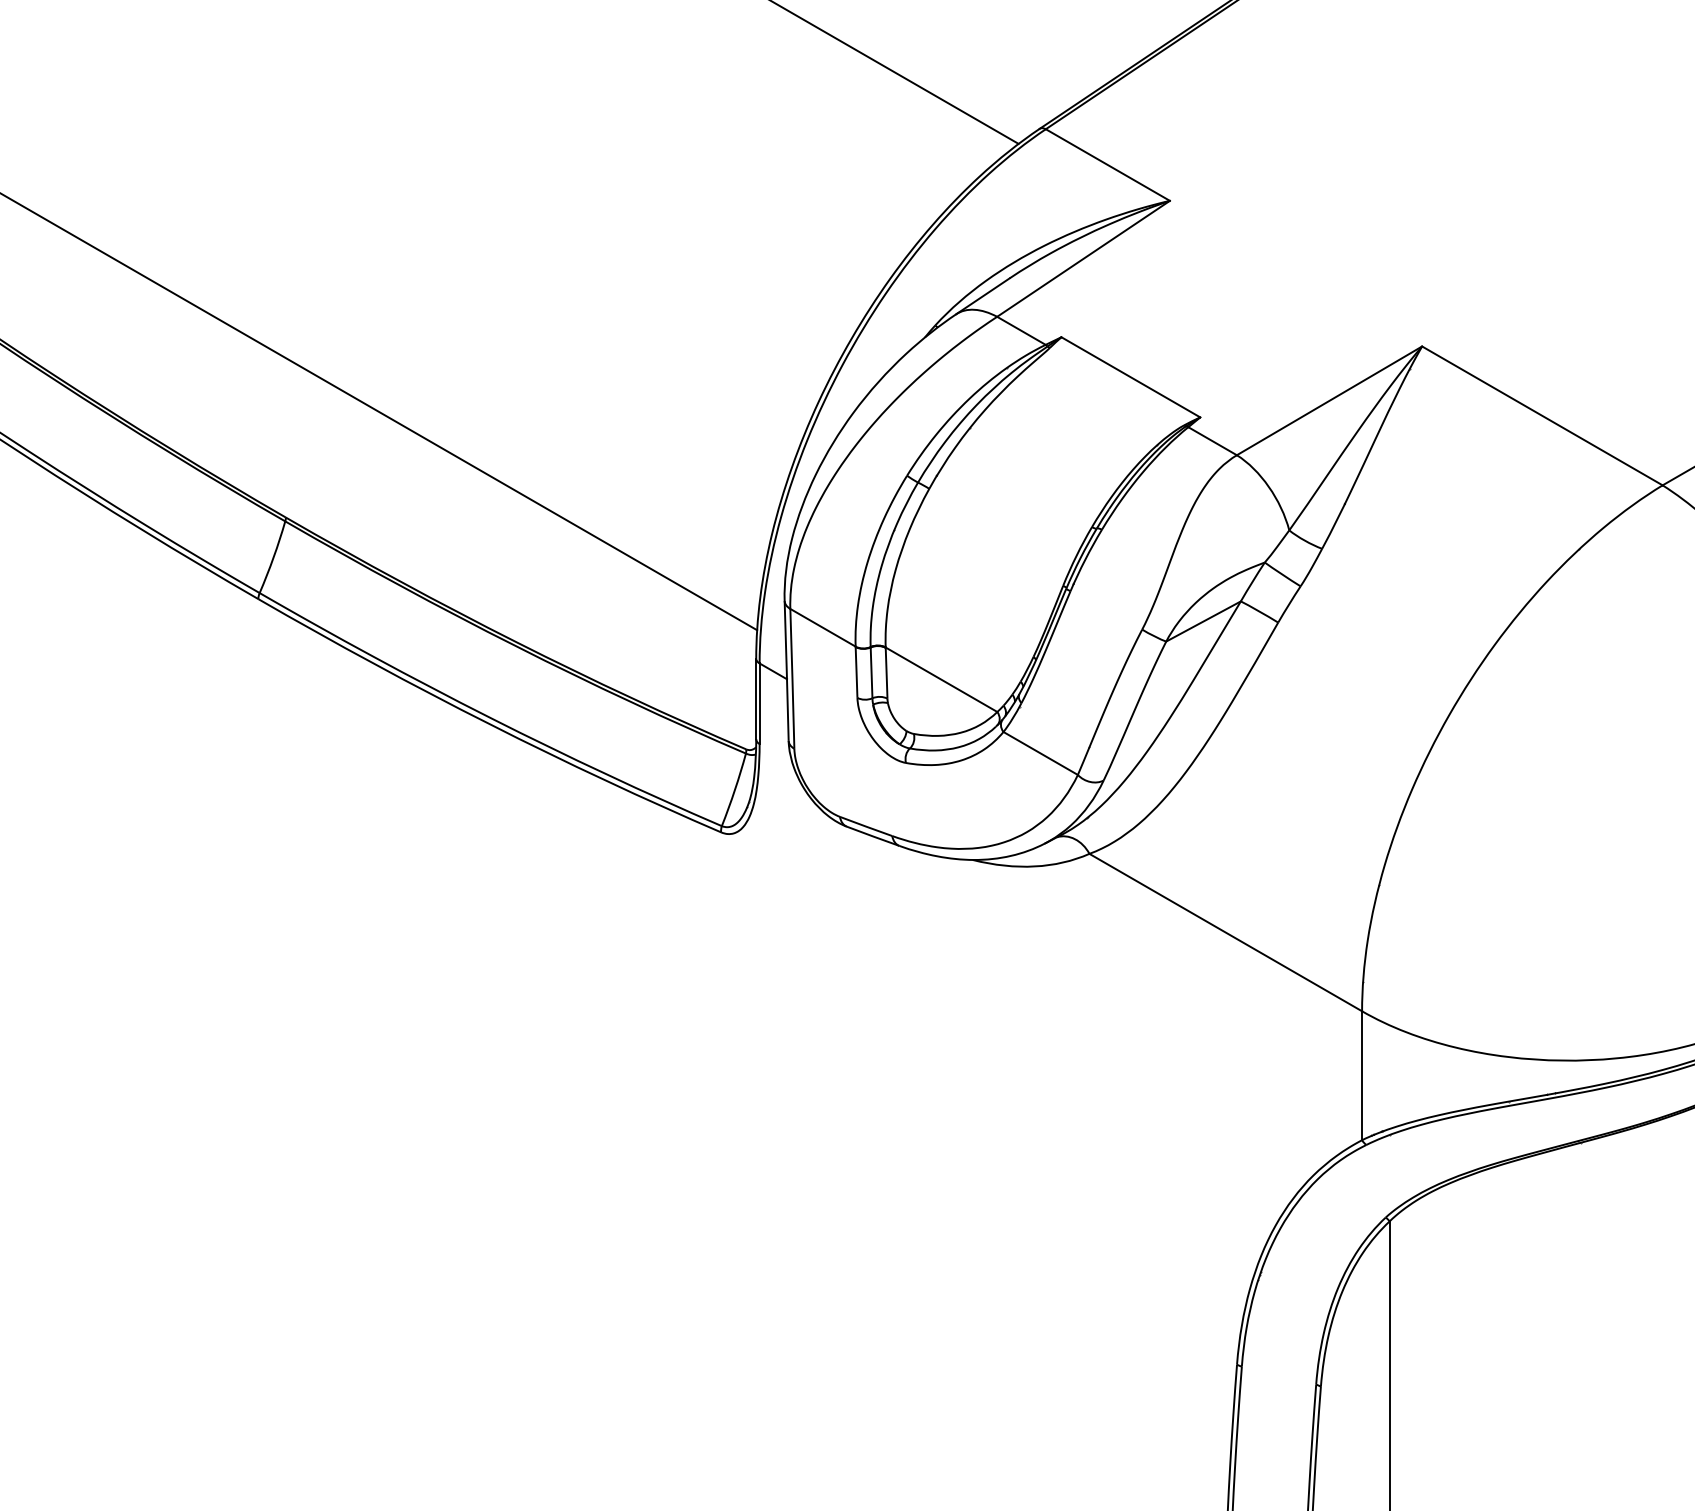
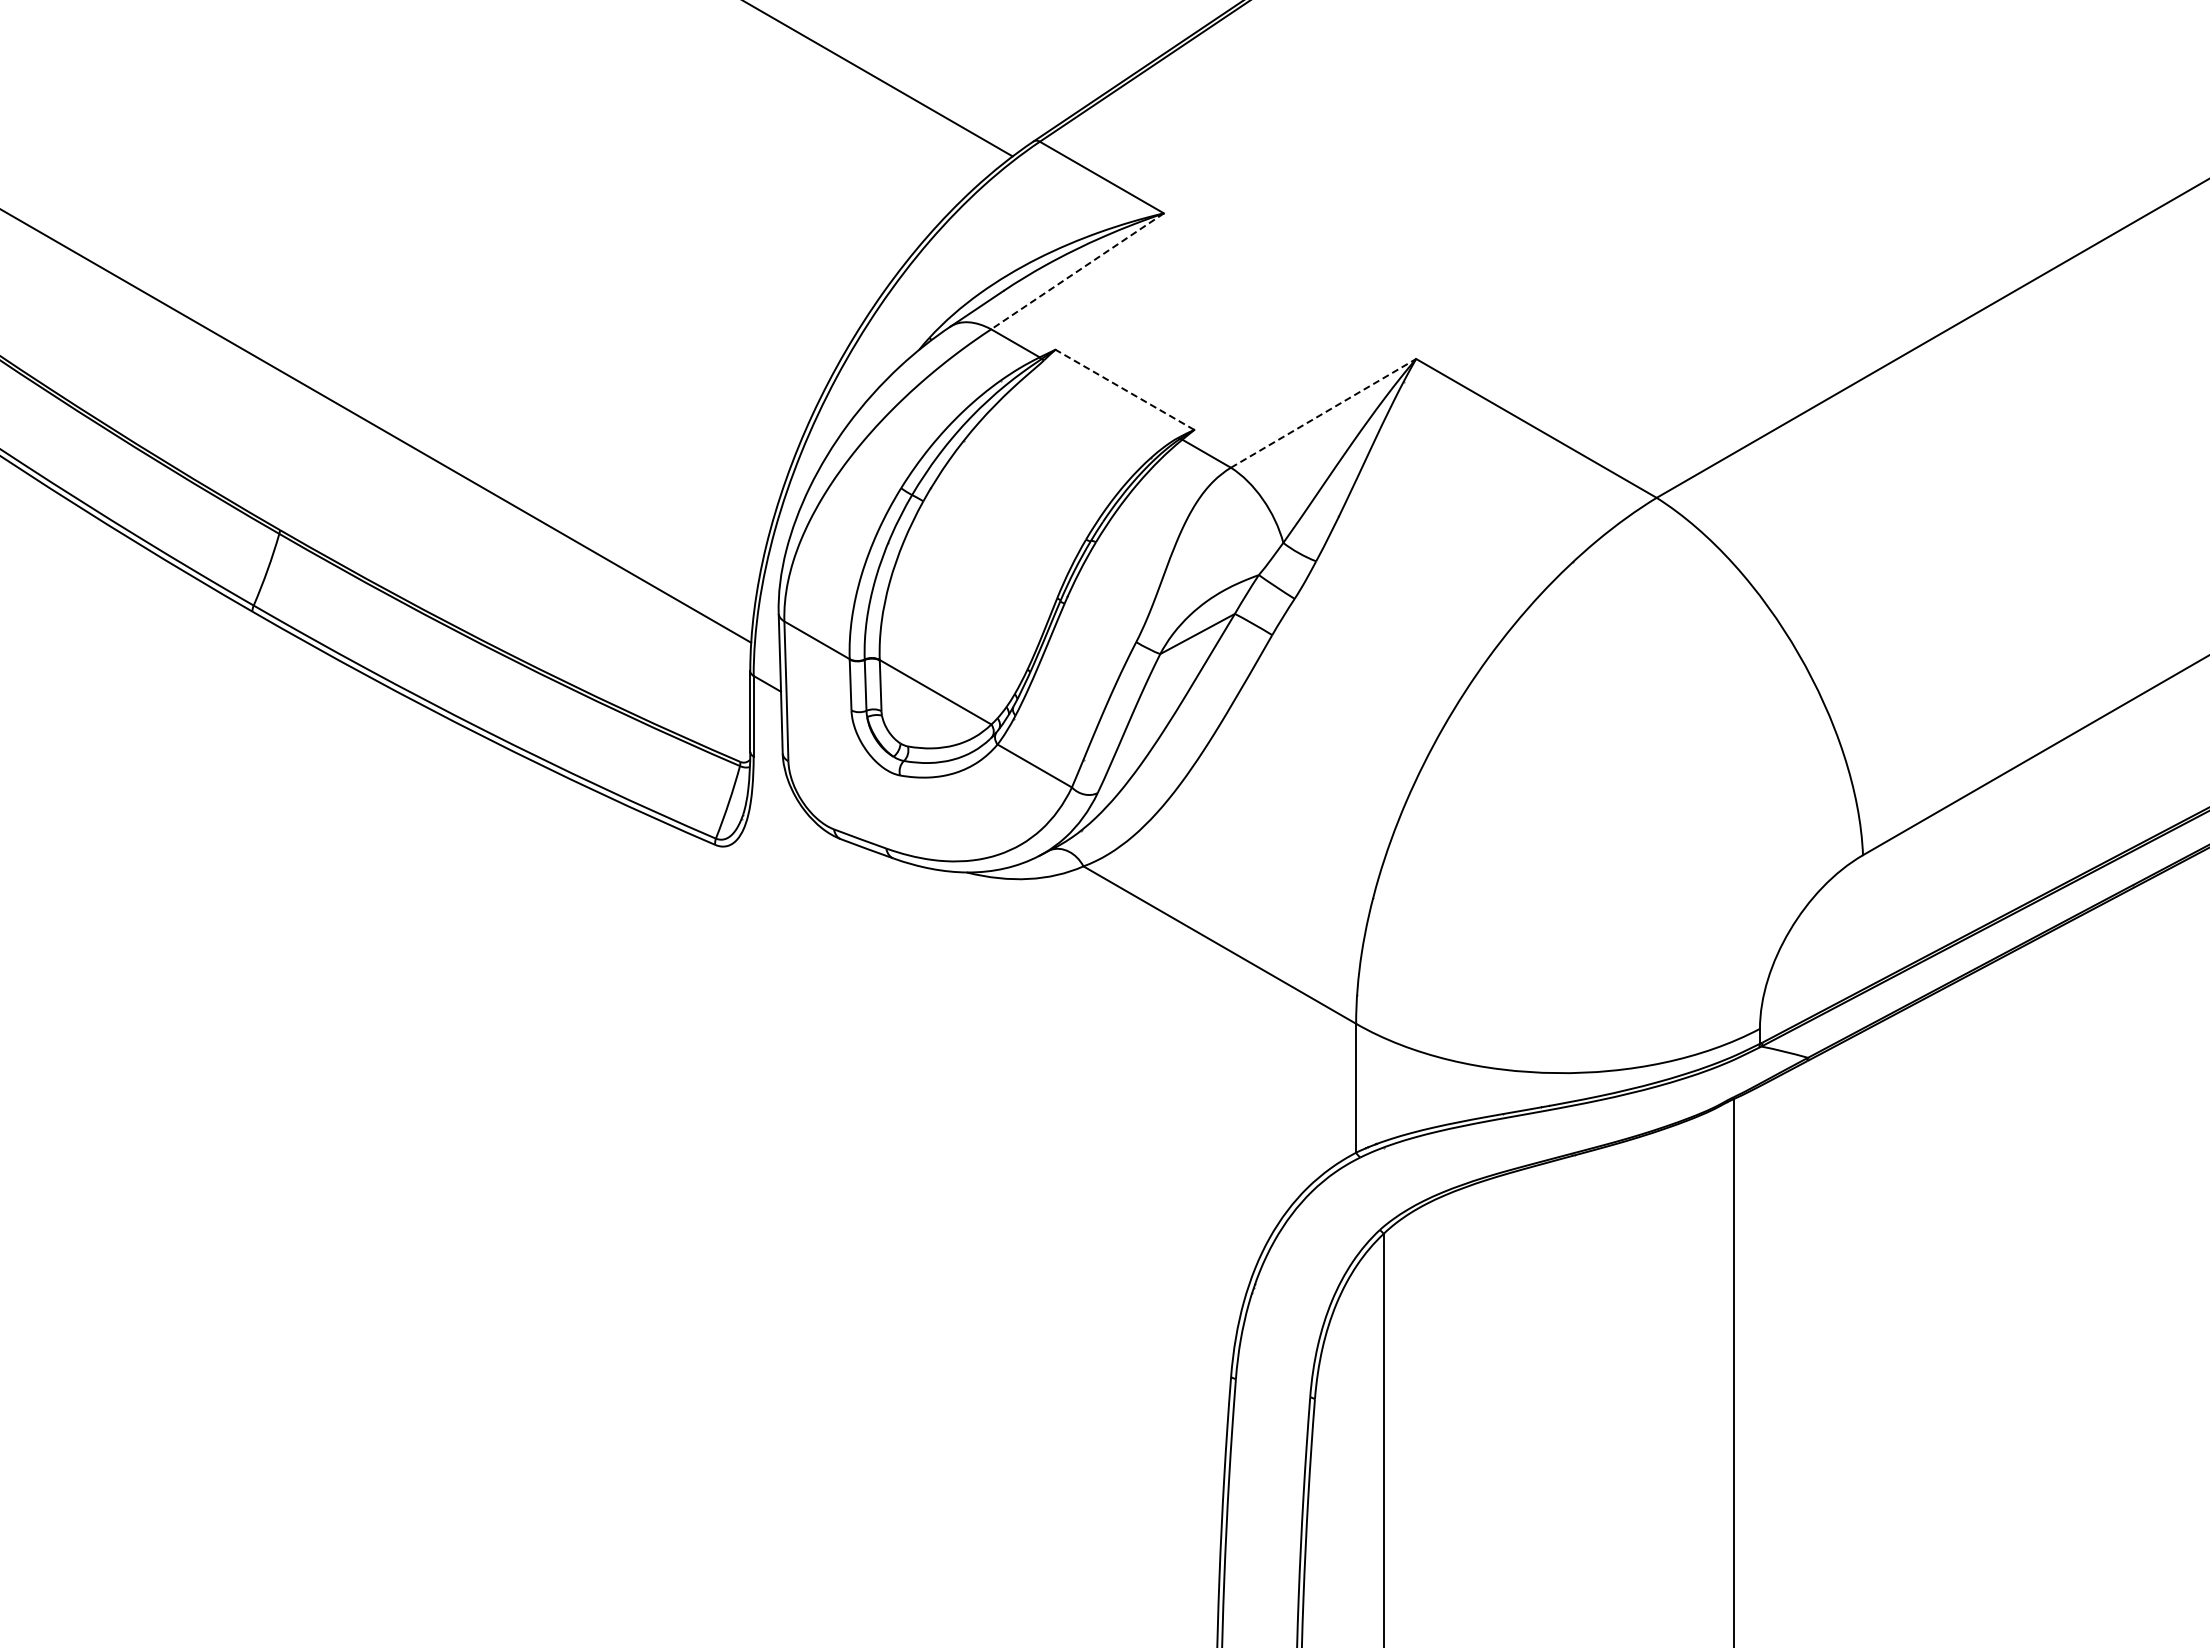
line: (1083, 258) -> (1077, 271), solid -> dashed
line: (1130, 376) -> (1124, 389), solid -> dashed
line: (1329, 400) -> (1323, 413), solid -> dashed

